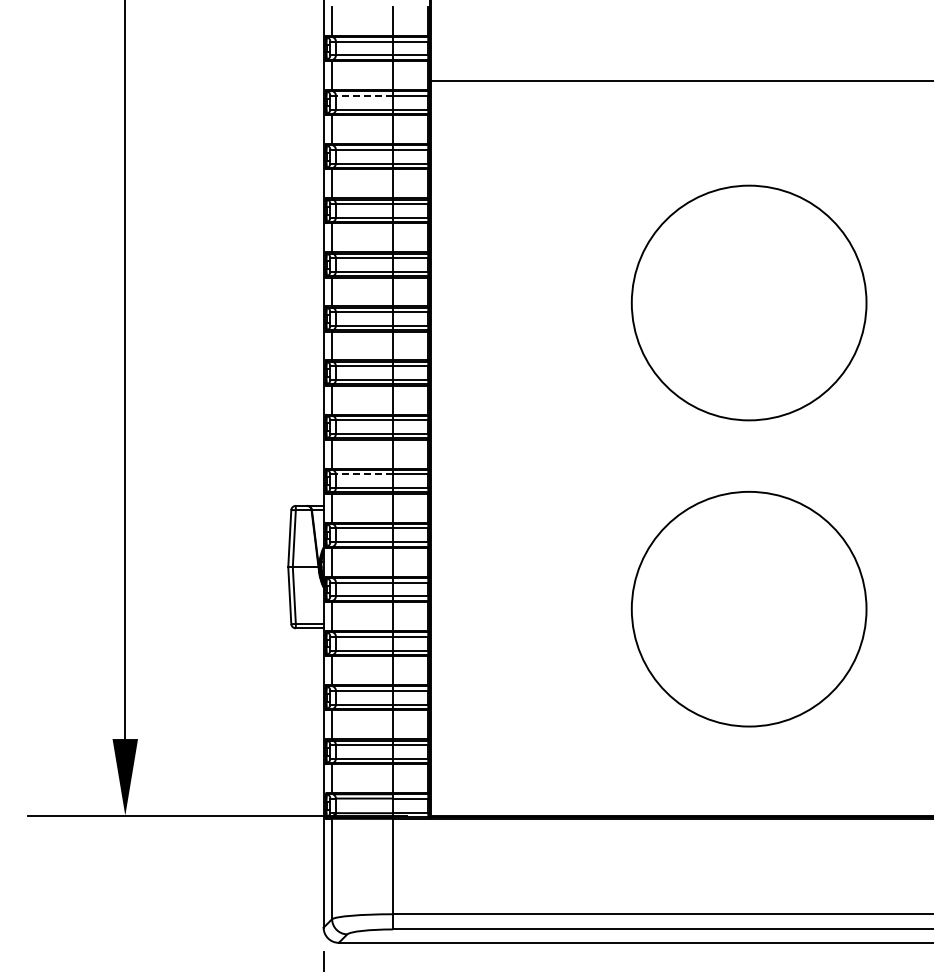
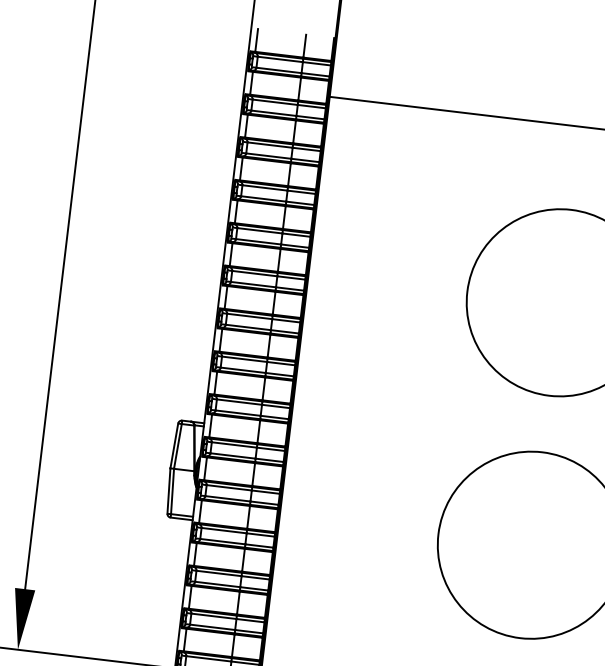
line: (363, 95) -> (274, 102), dashed -> solid
line: (363, 474) -> (238, 402), dashed -> solid

